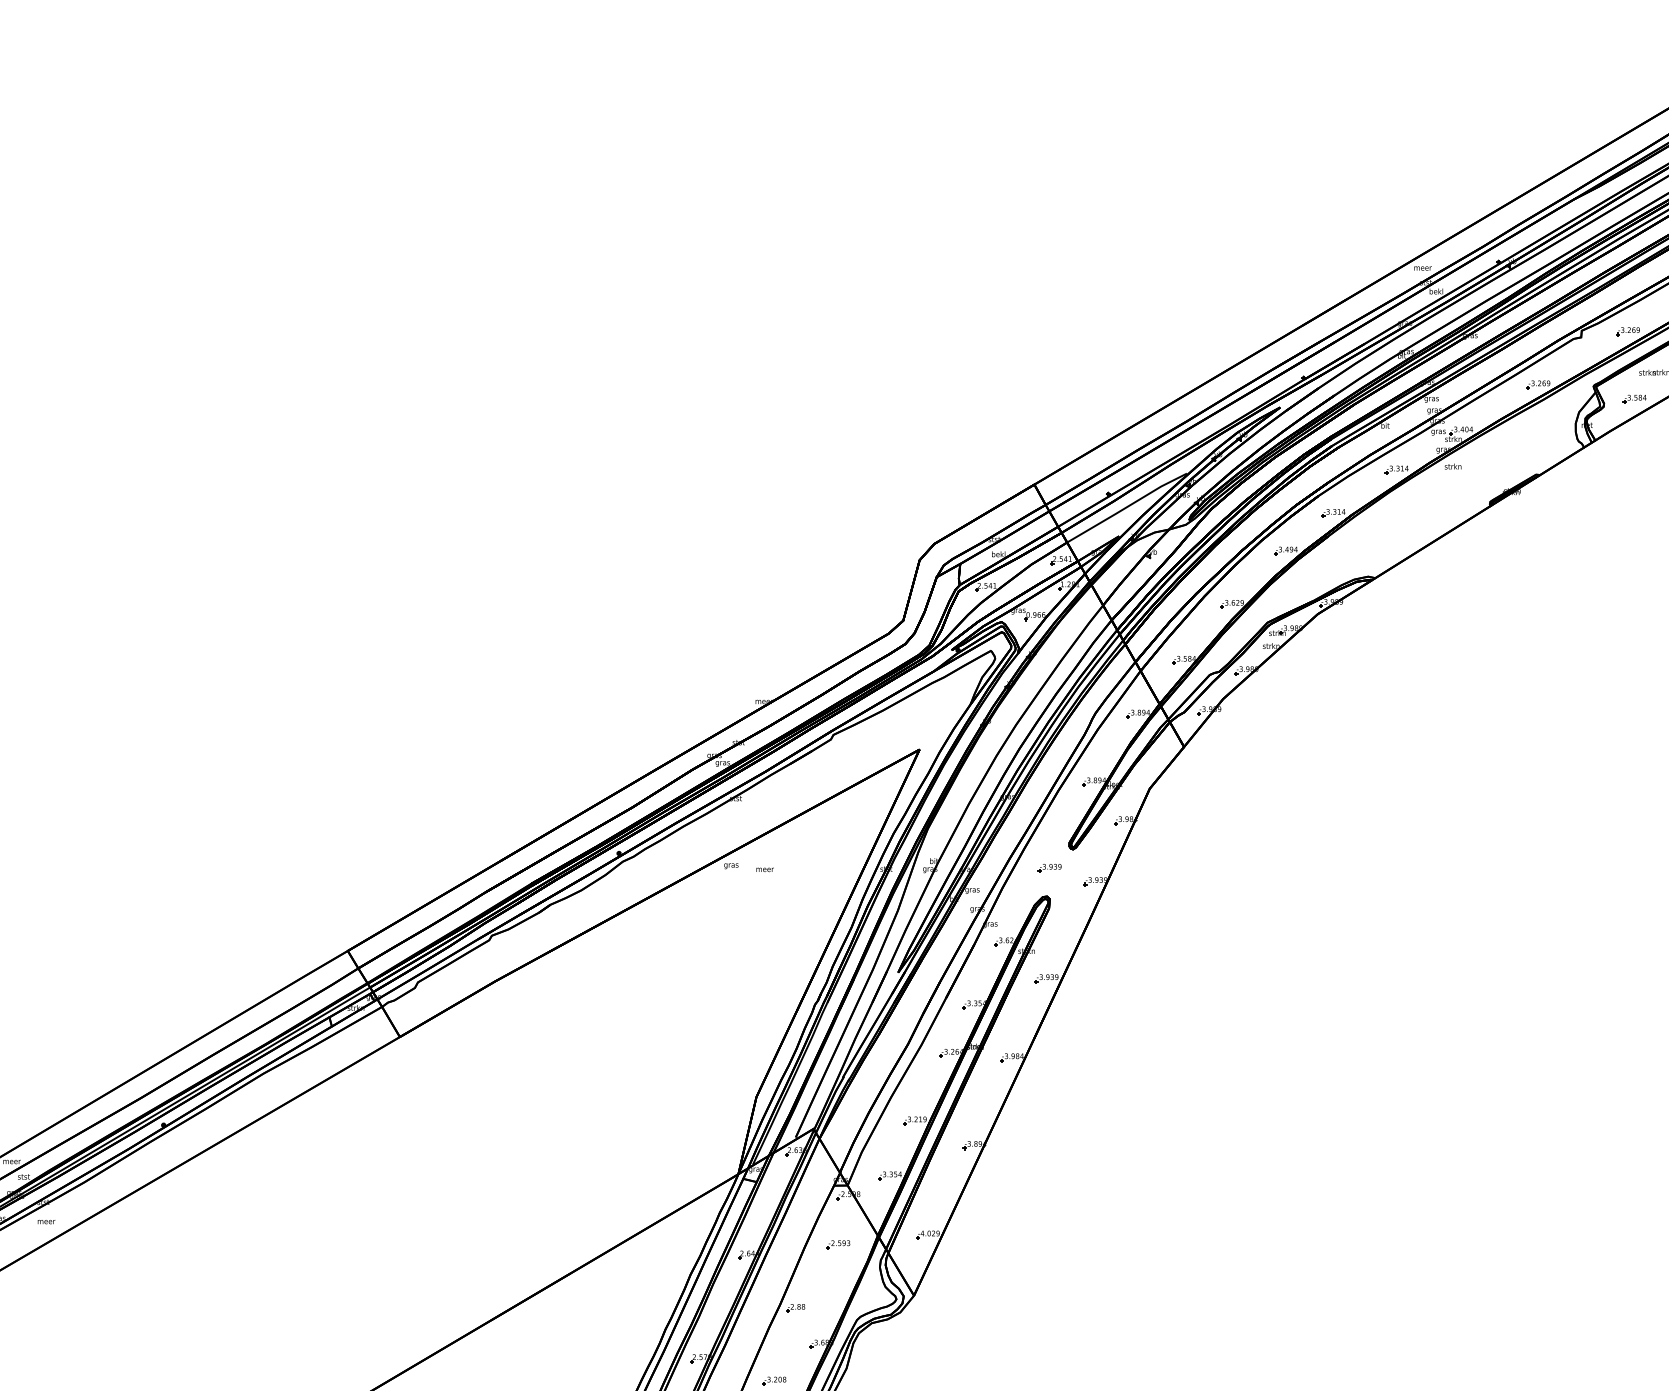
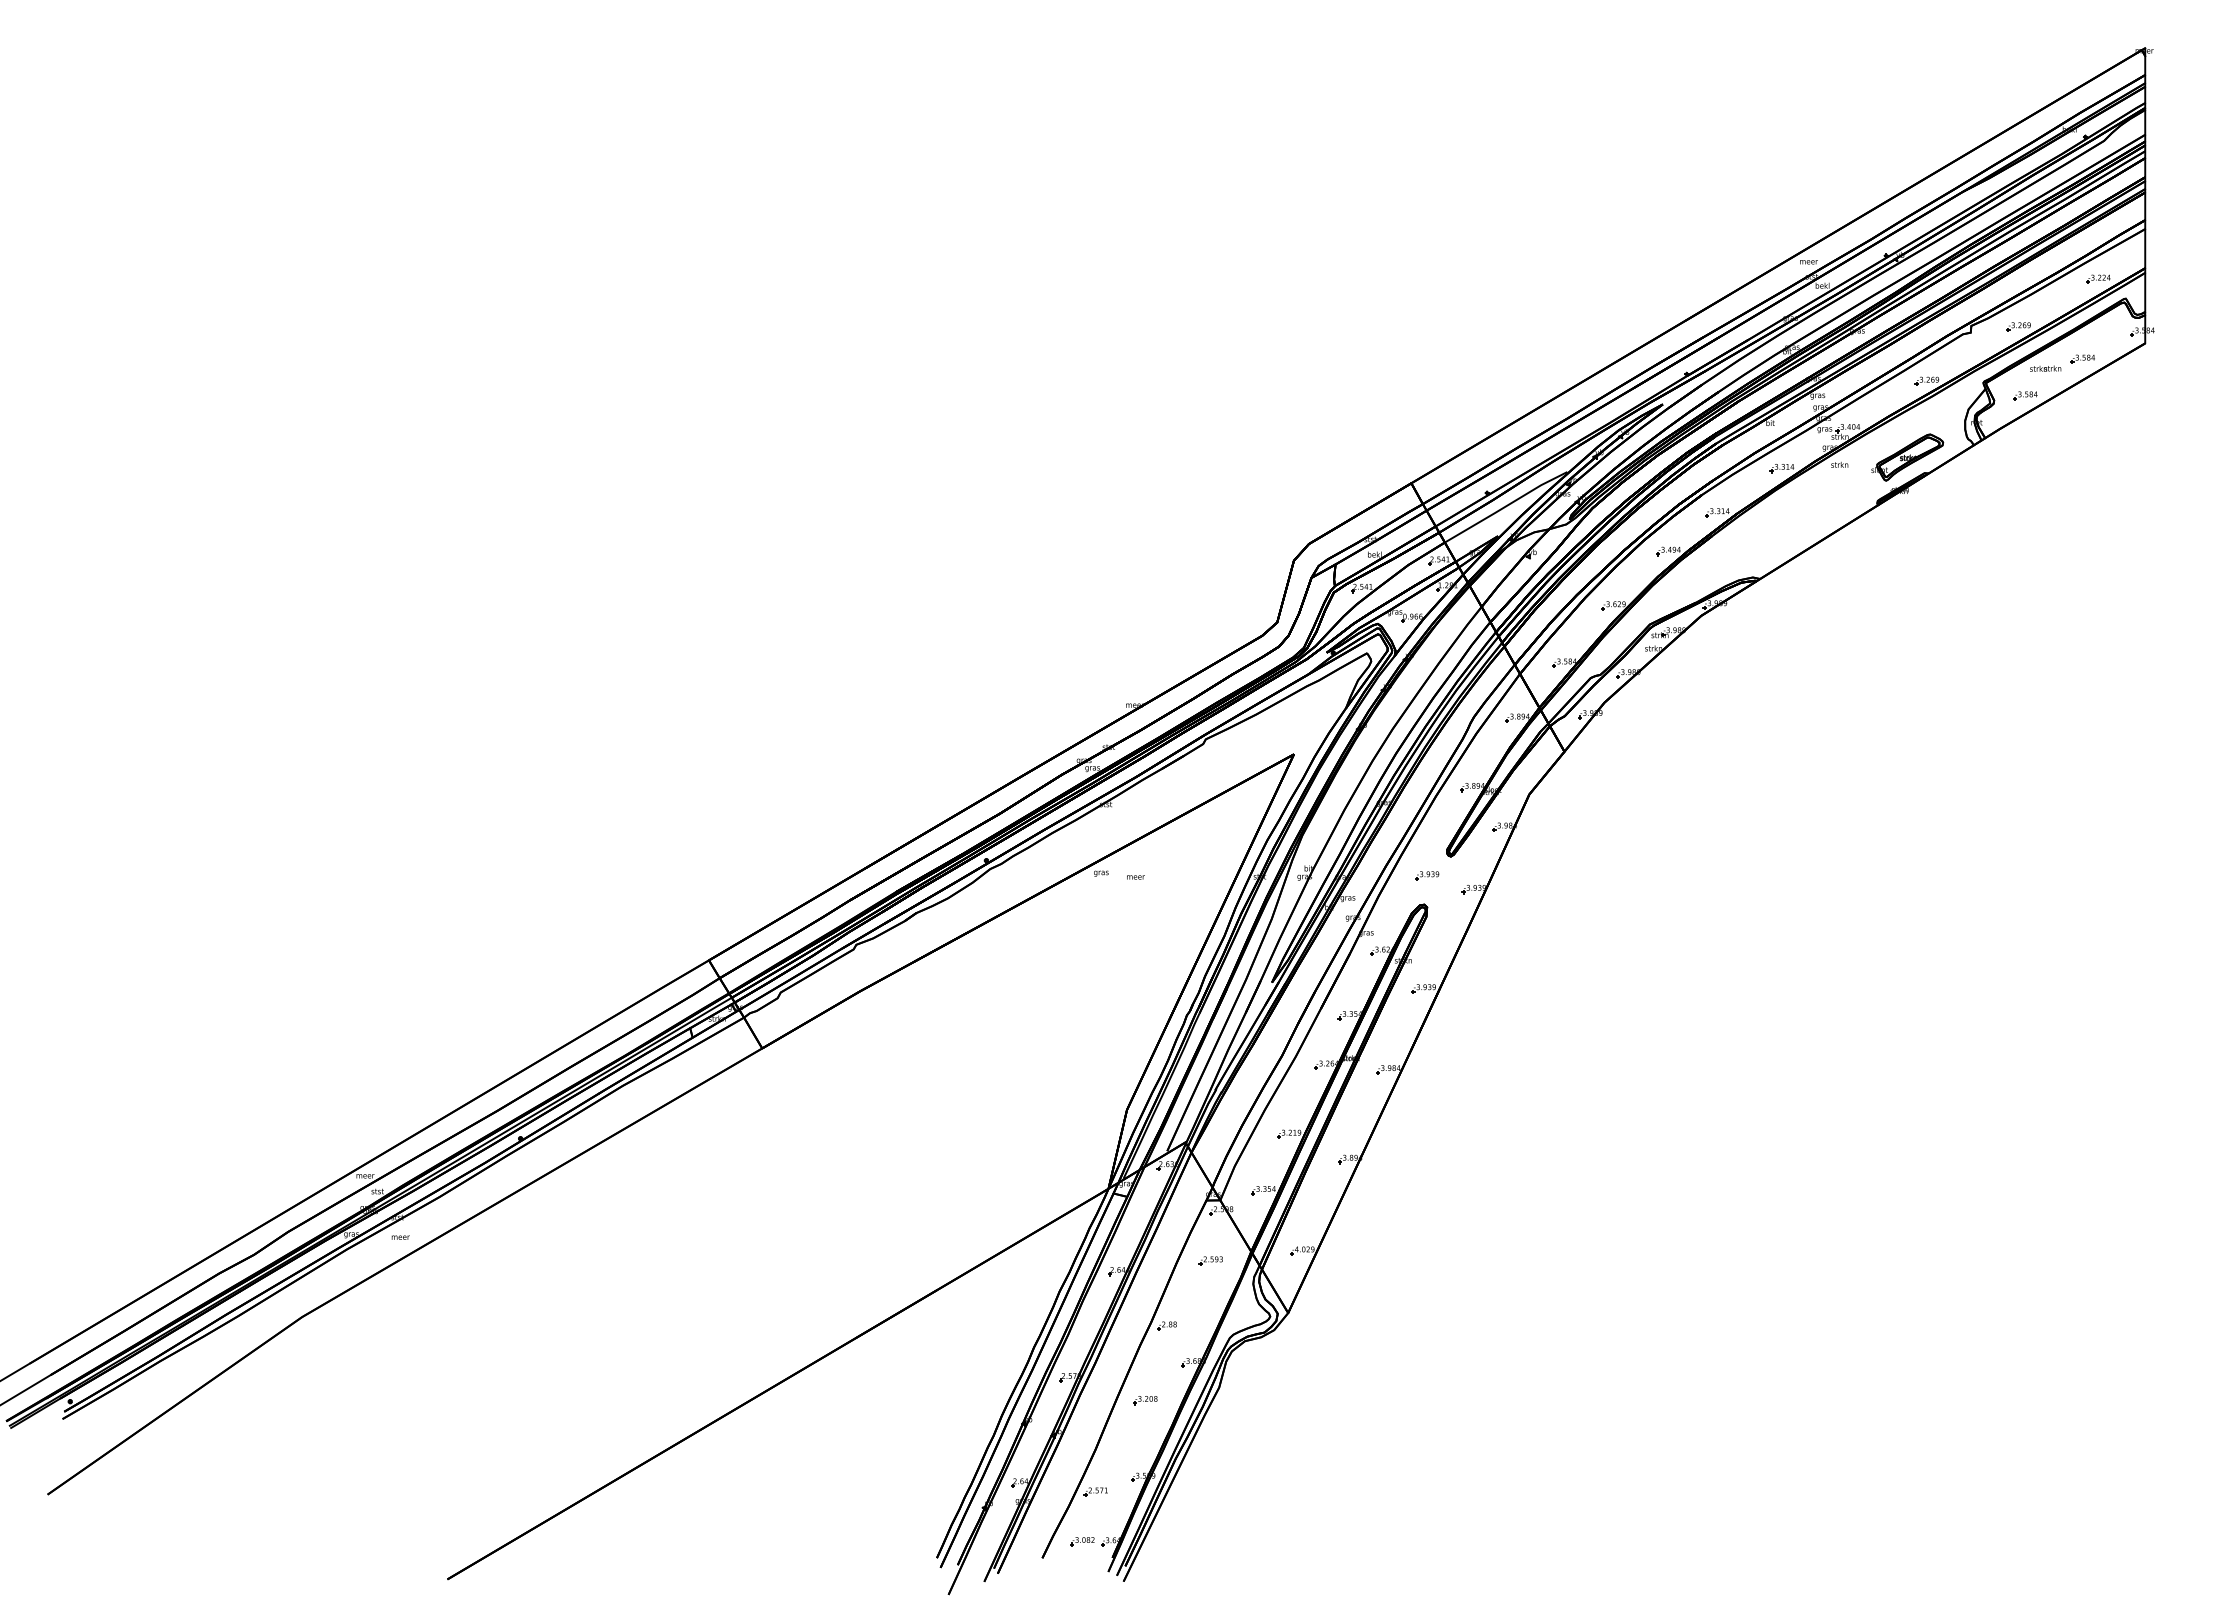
part: (1519, 459) -> (1907, 457), added

